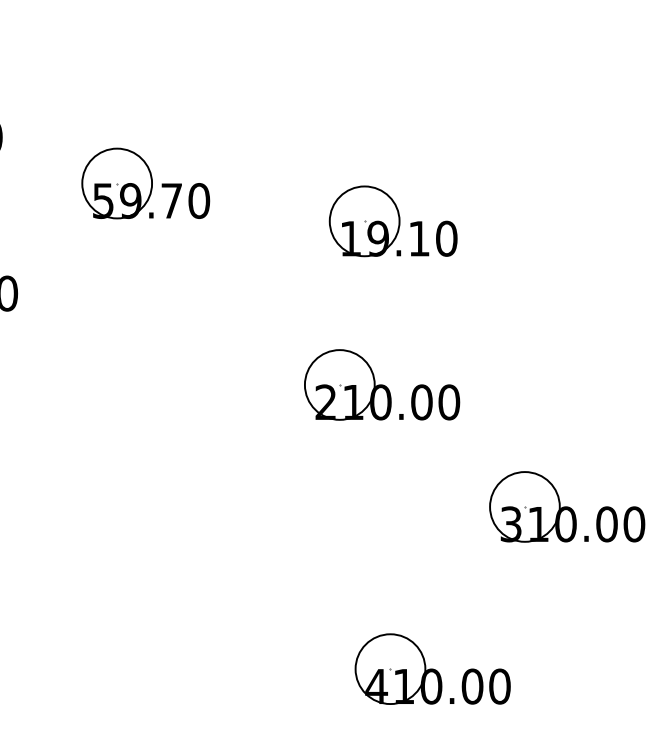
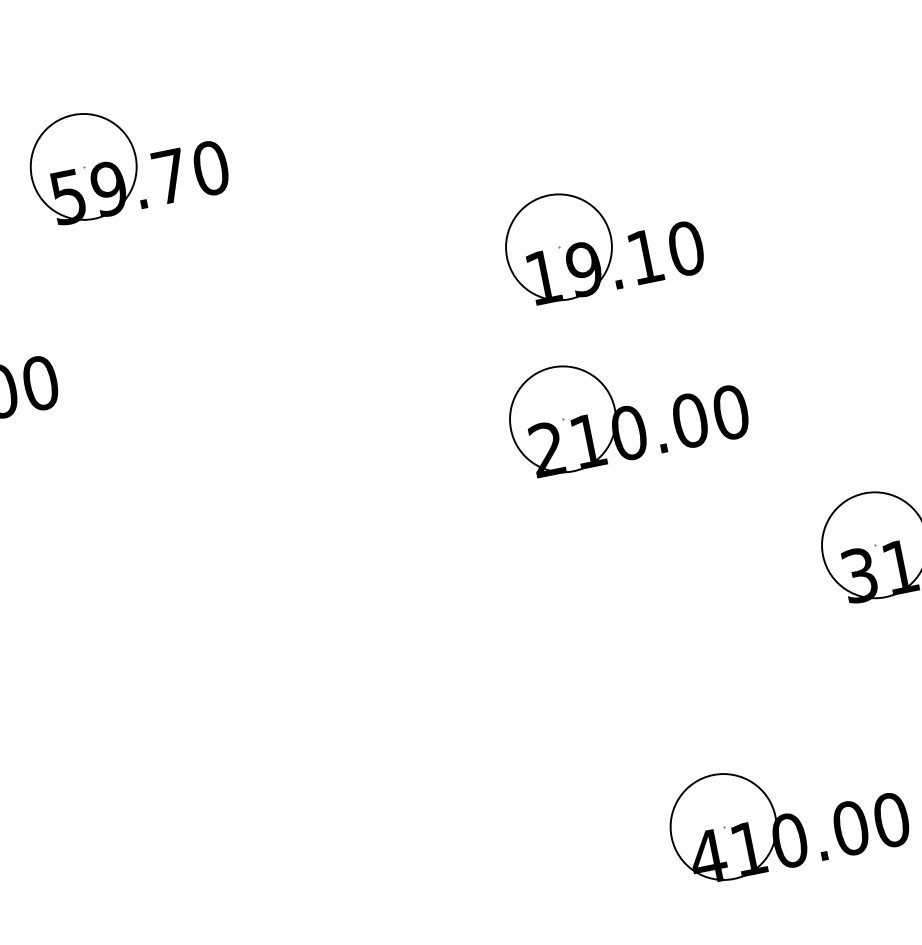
part: (145, 183) -> (125, 158), moved
part: (392, 221) -> (600, 239), moved

